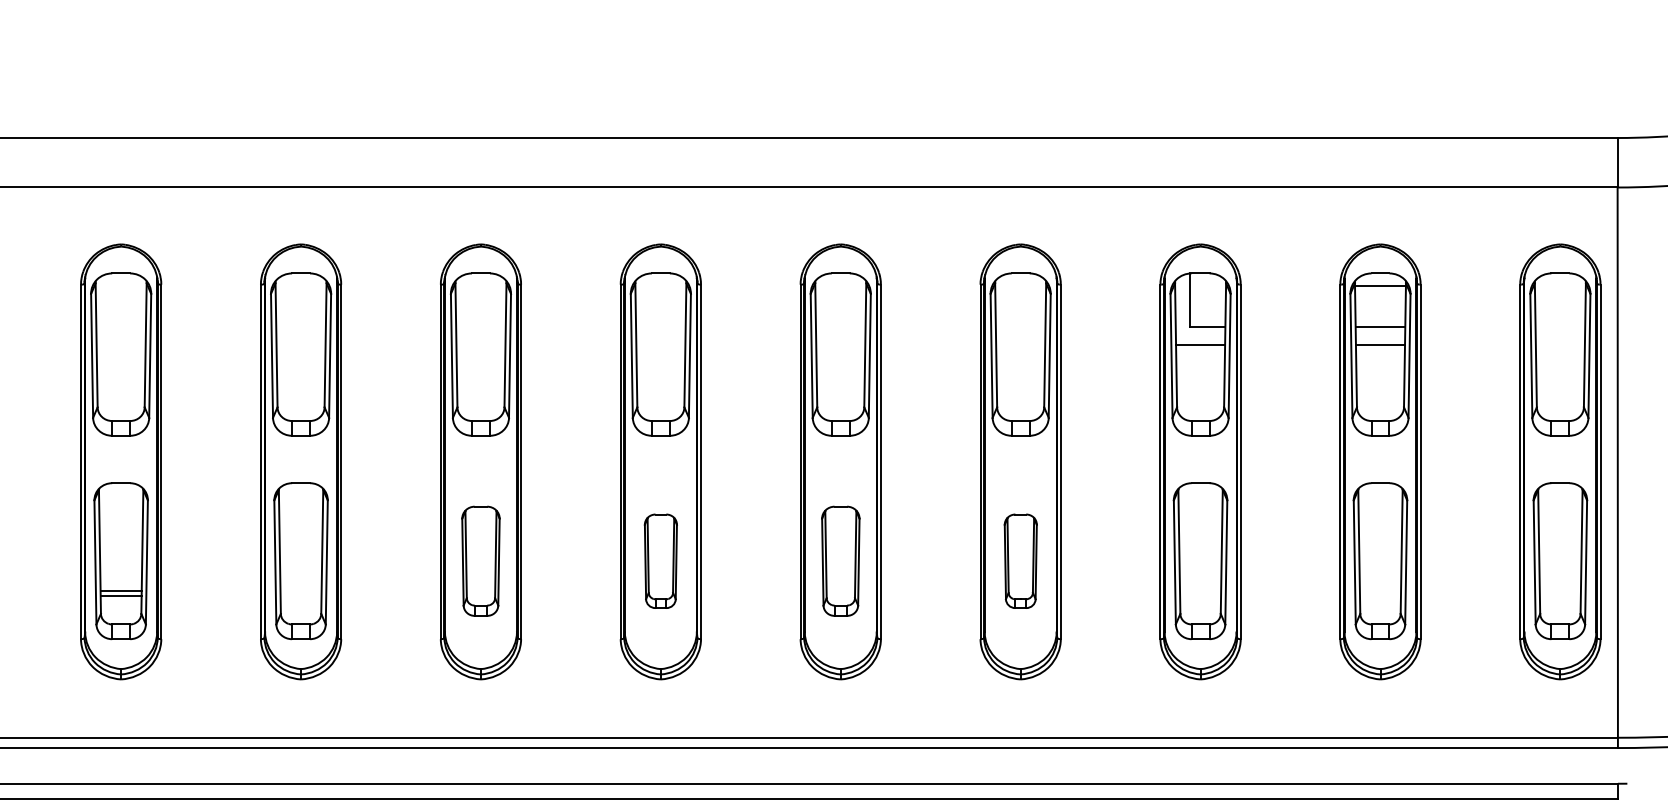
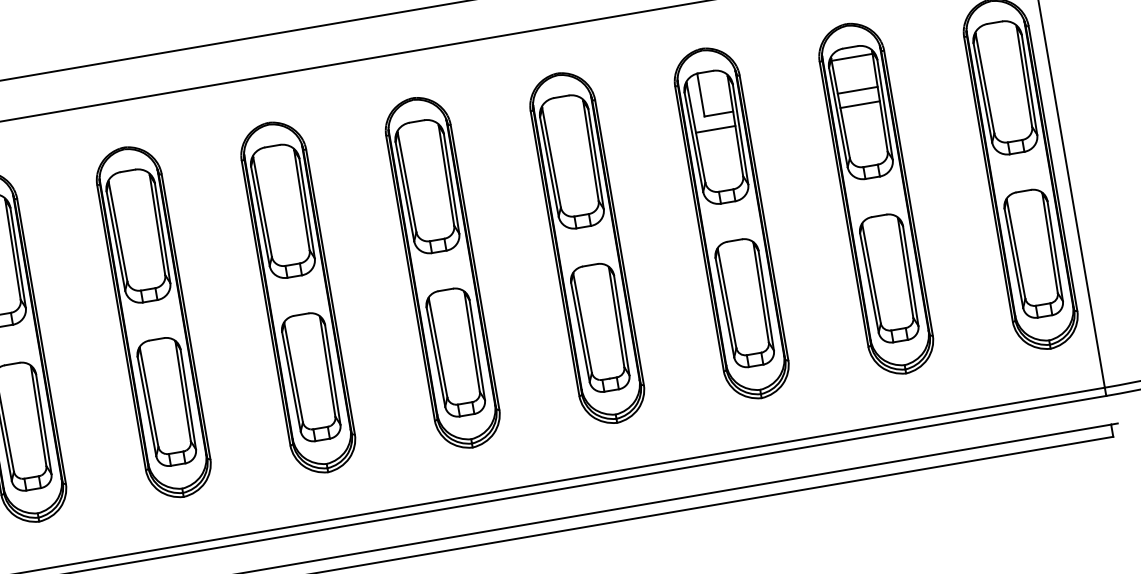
part: (480, 561) -> (167, 402), size x1.43
part: (660, 561) -> (311, 377), size x1.67
part: (840, 561) -> (456, 352), size x1.43
part: (1020, 561) -> (600, 328), size x1.67

